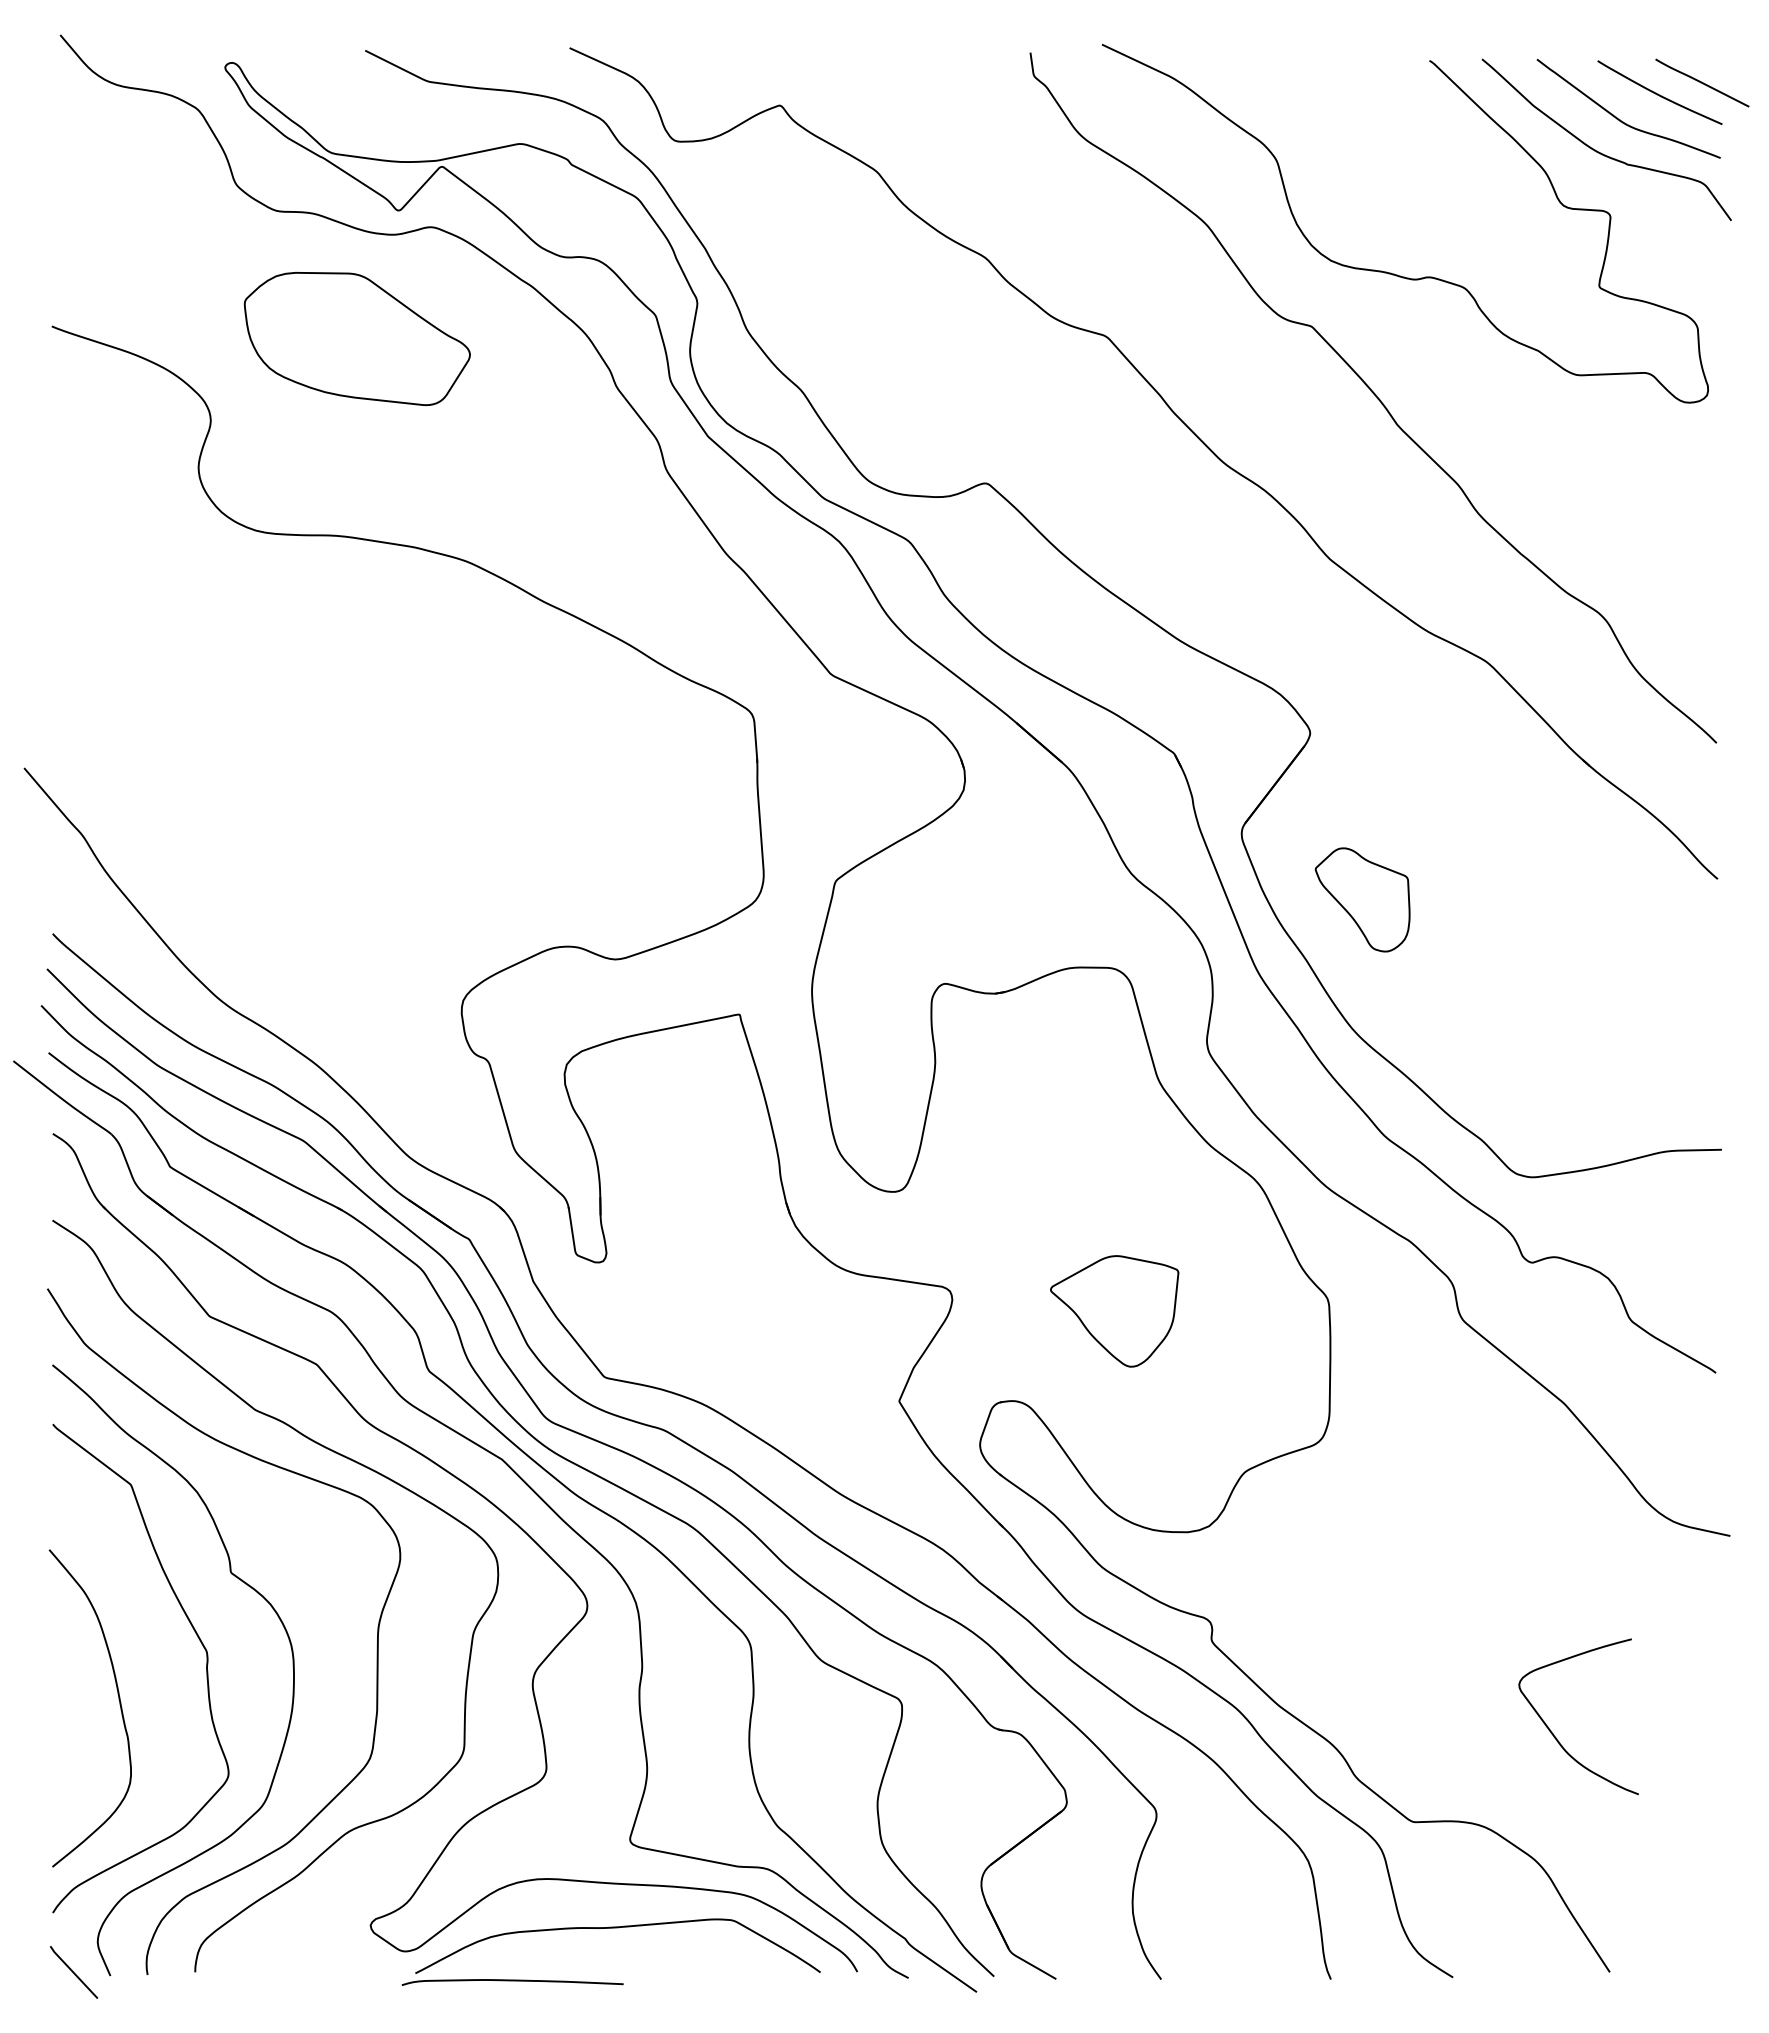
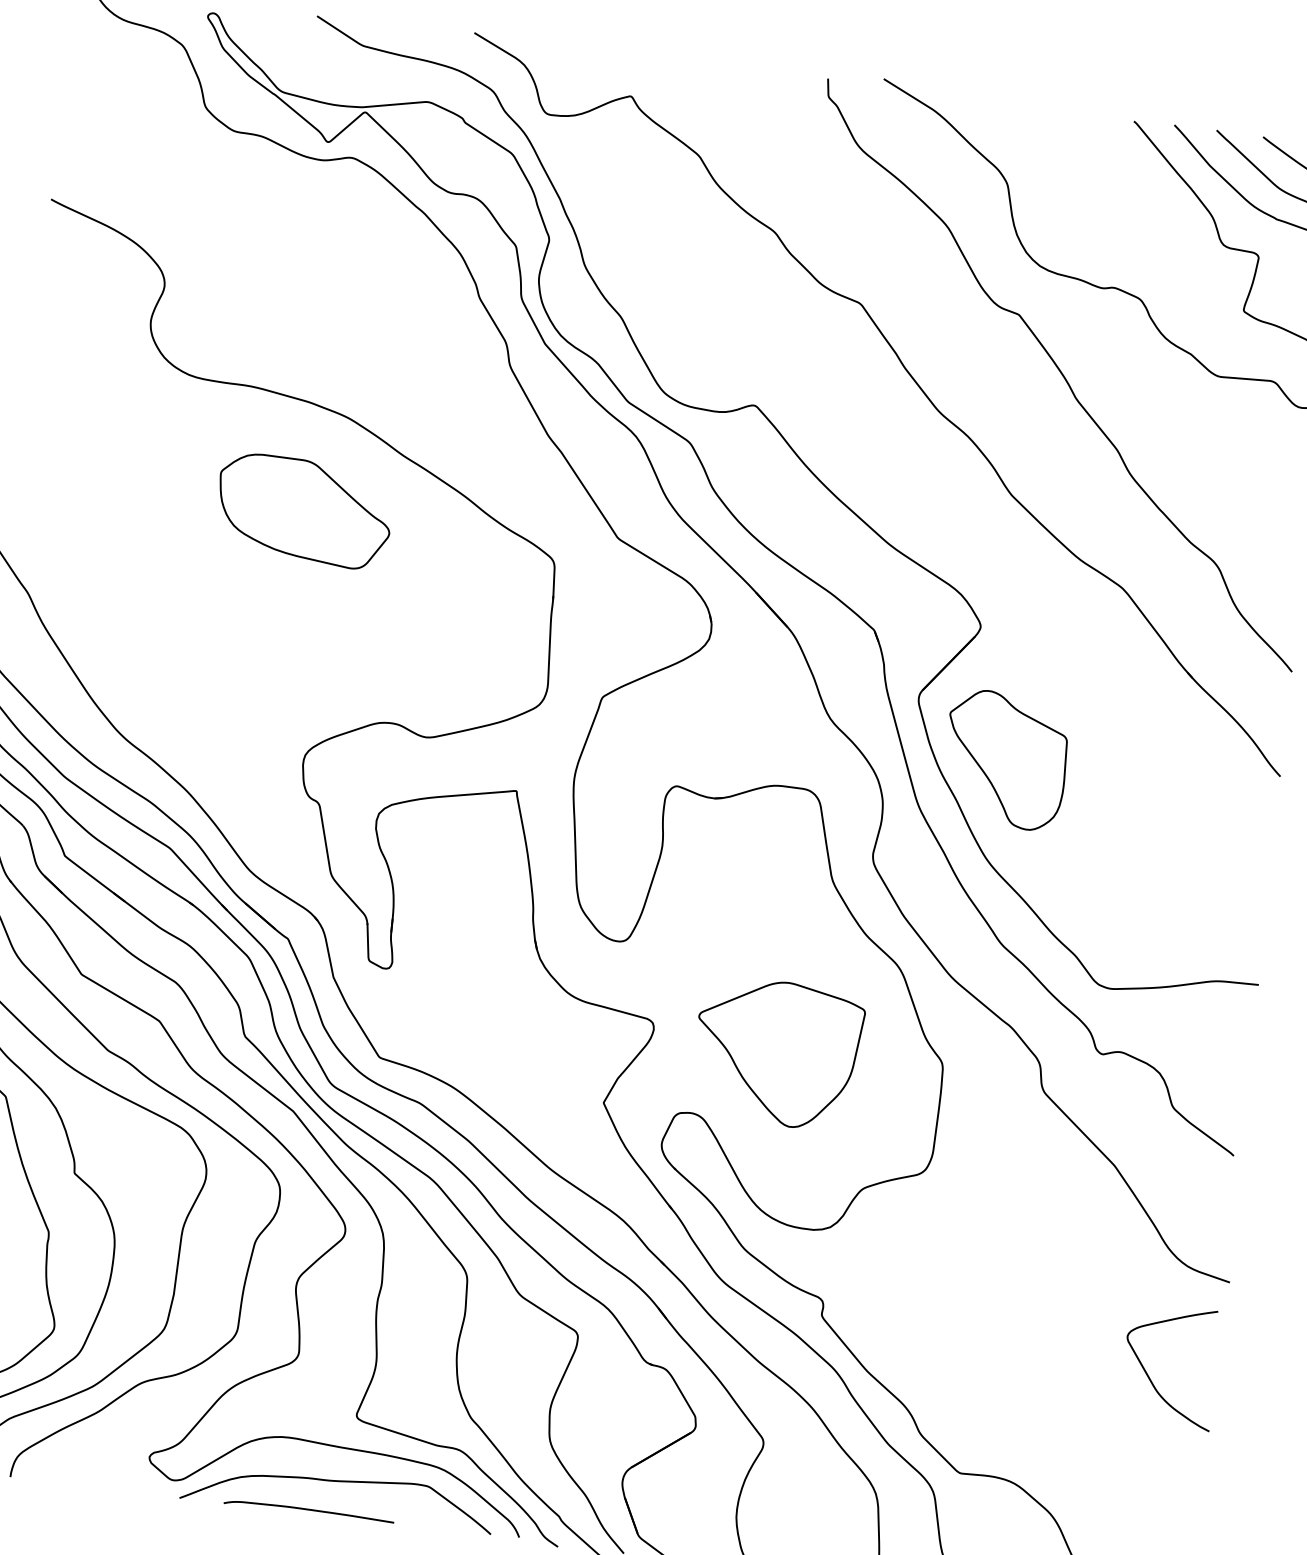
part: (356, 339) -> (303, 511), moved
part: (1362, 899) -> (1005, 759), size x1.67
part: (1114, 1311) -> (777, 1053), size x1.67
curve: (1554, 1734) -> (1150, 1377), moved
curve: (512, 1981) -> (309, 1510), moved

